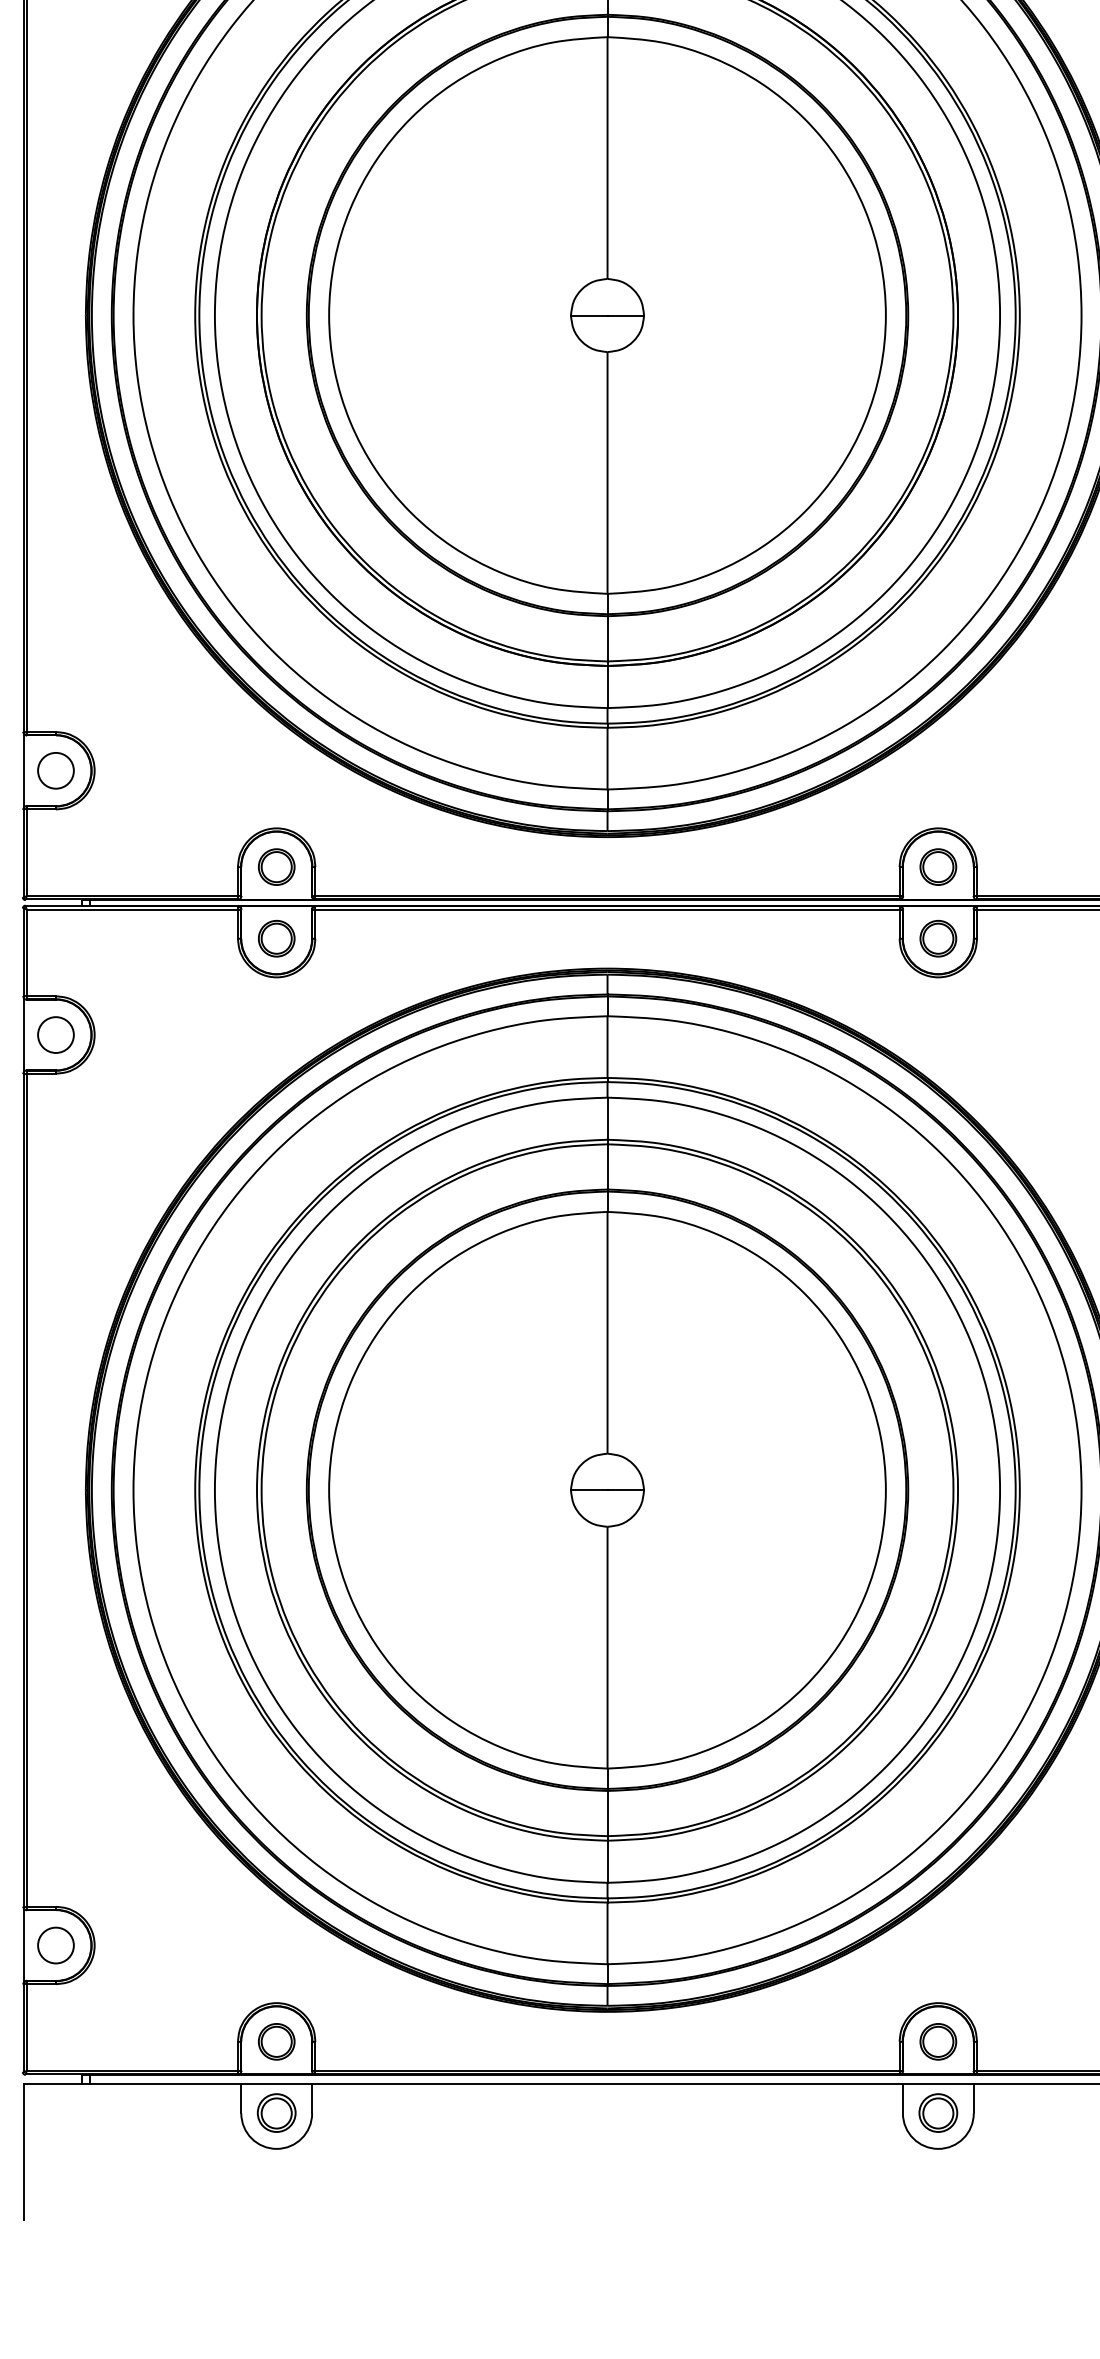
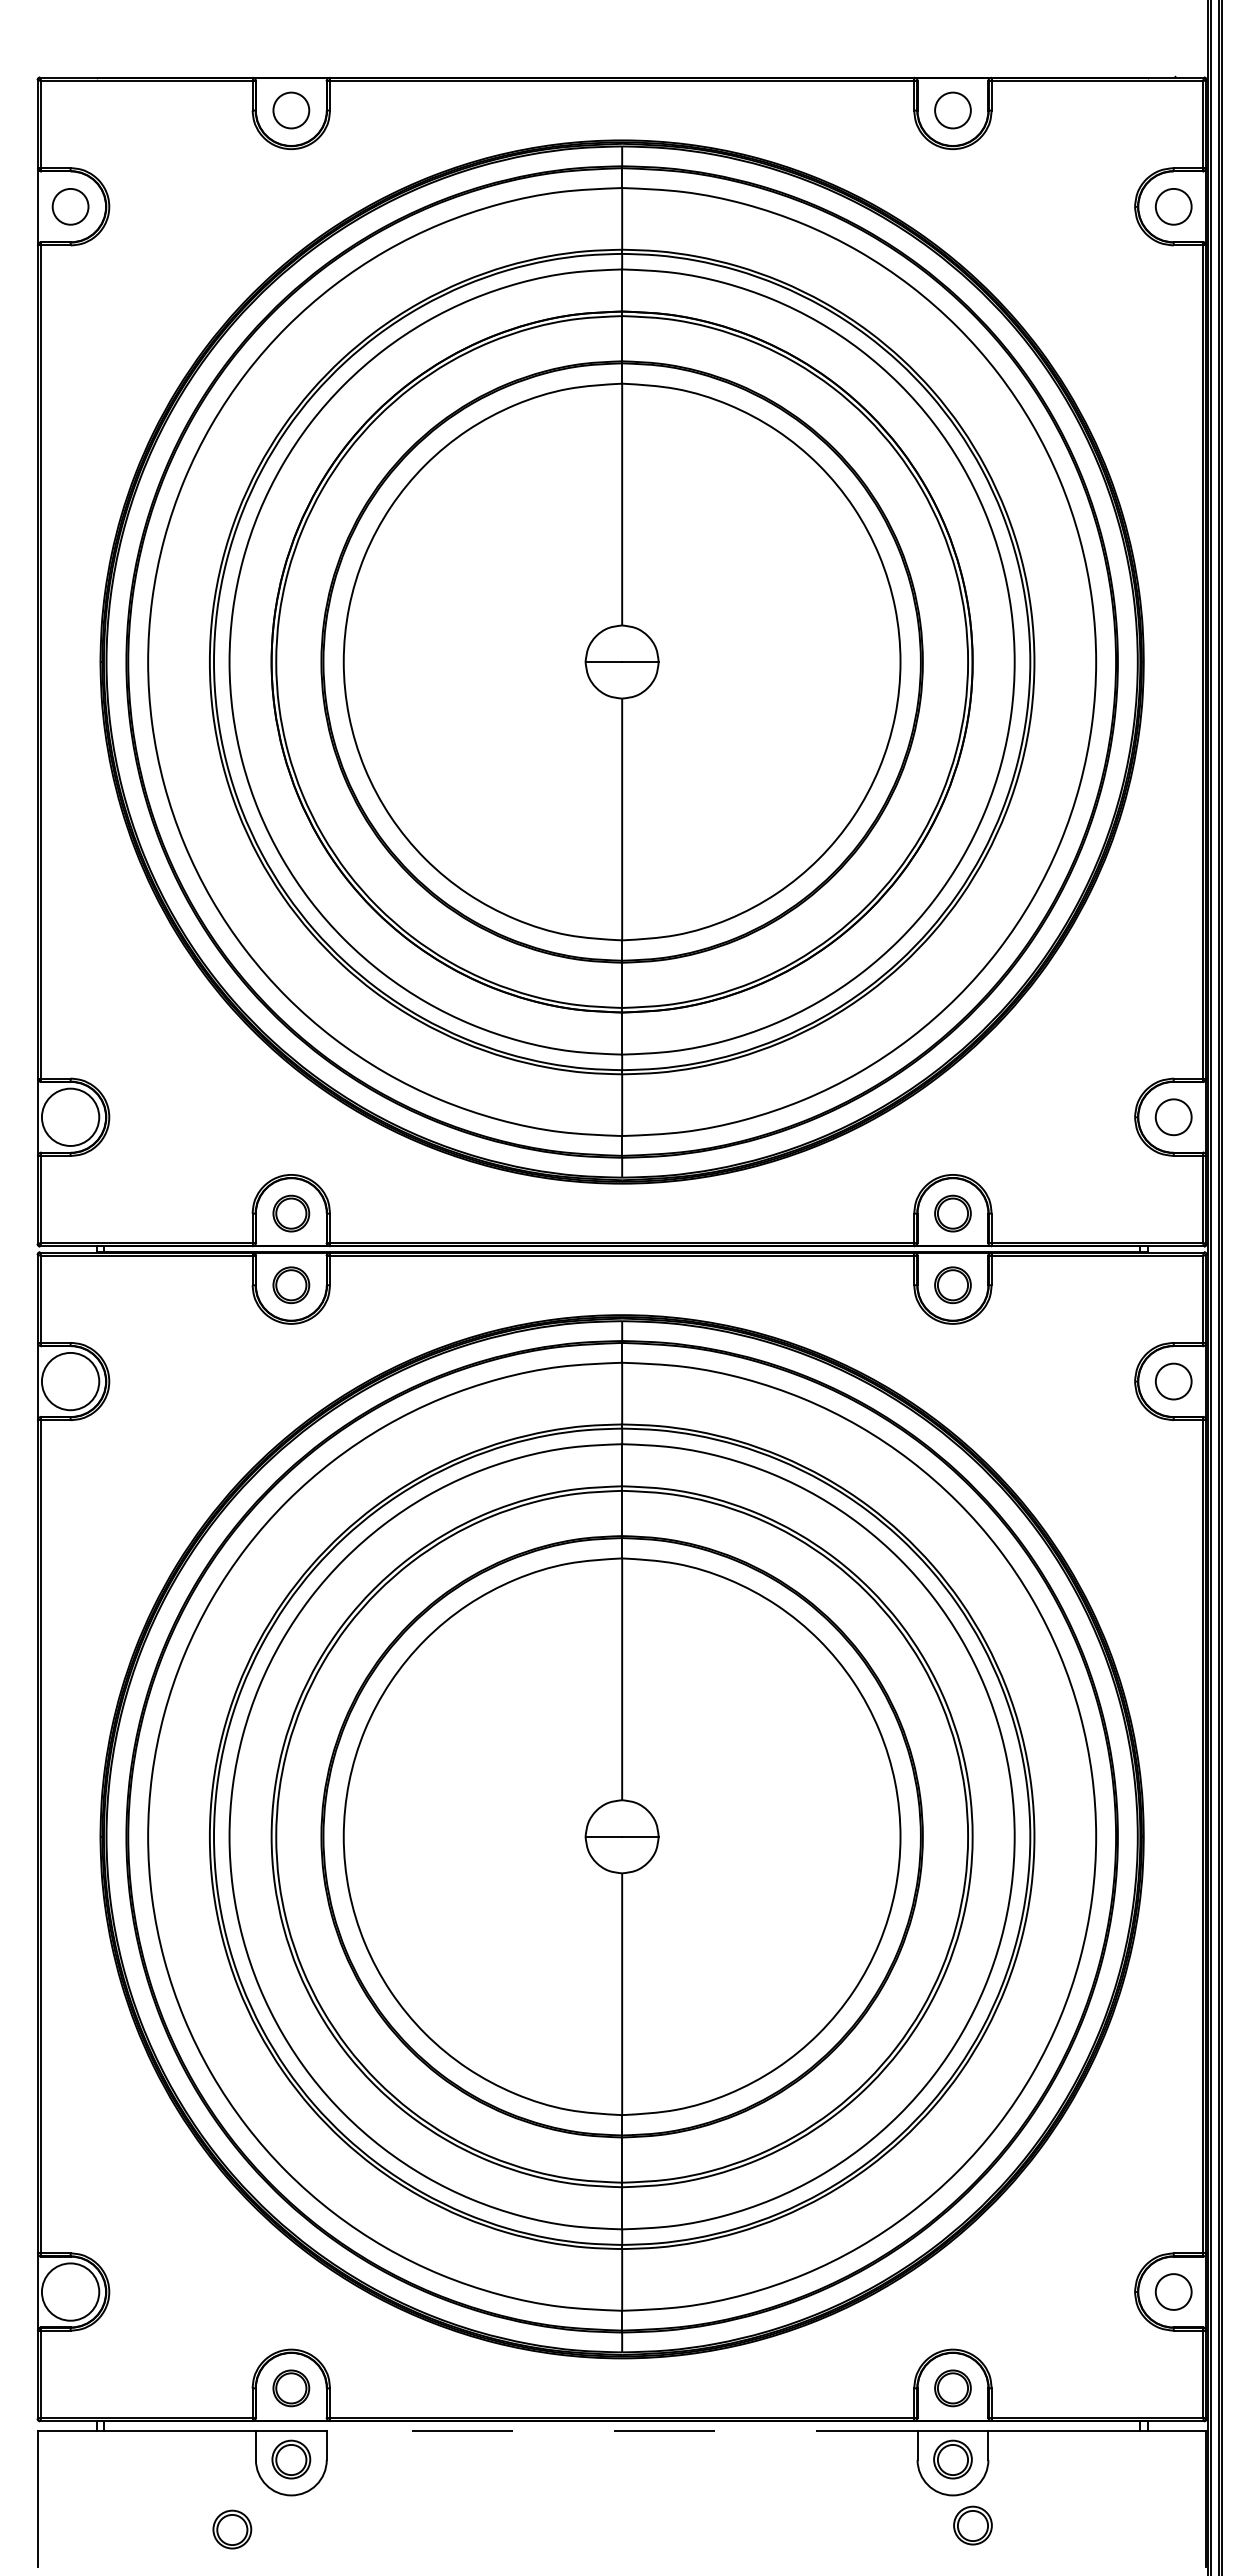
circle: (55, 770) -> (70, 1117), size x1.6
circle: (55, 1034) -> (70, 1381), size x1.6
circle: (55, 1944) -> (70, 2291), size x1.6
line: (606, 2083) -> (621, 2430), solid -> dashed
part: (957, 2178) -> (972, 2525), added
part: (217, 2182) -> (232, 2529), added

